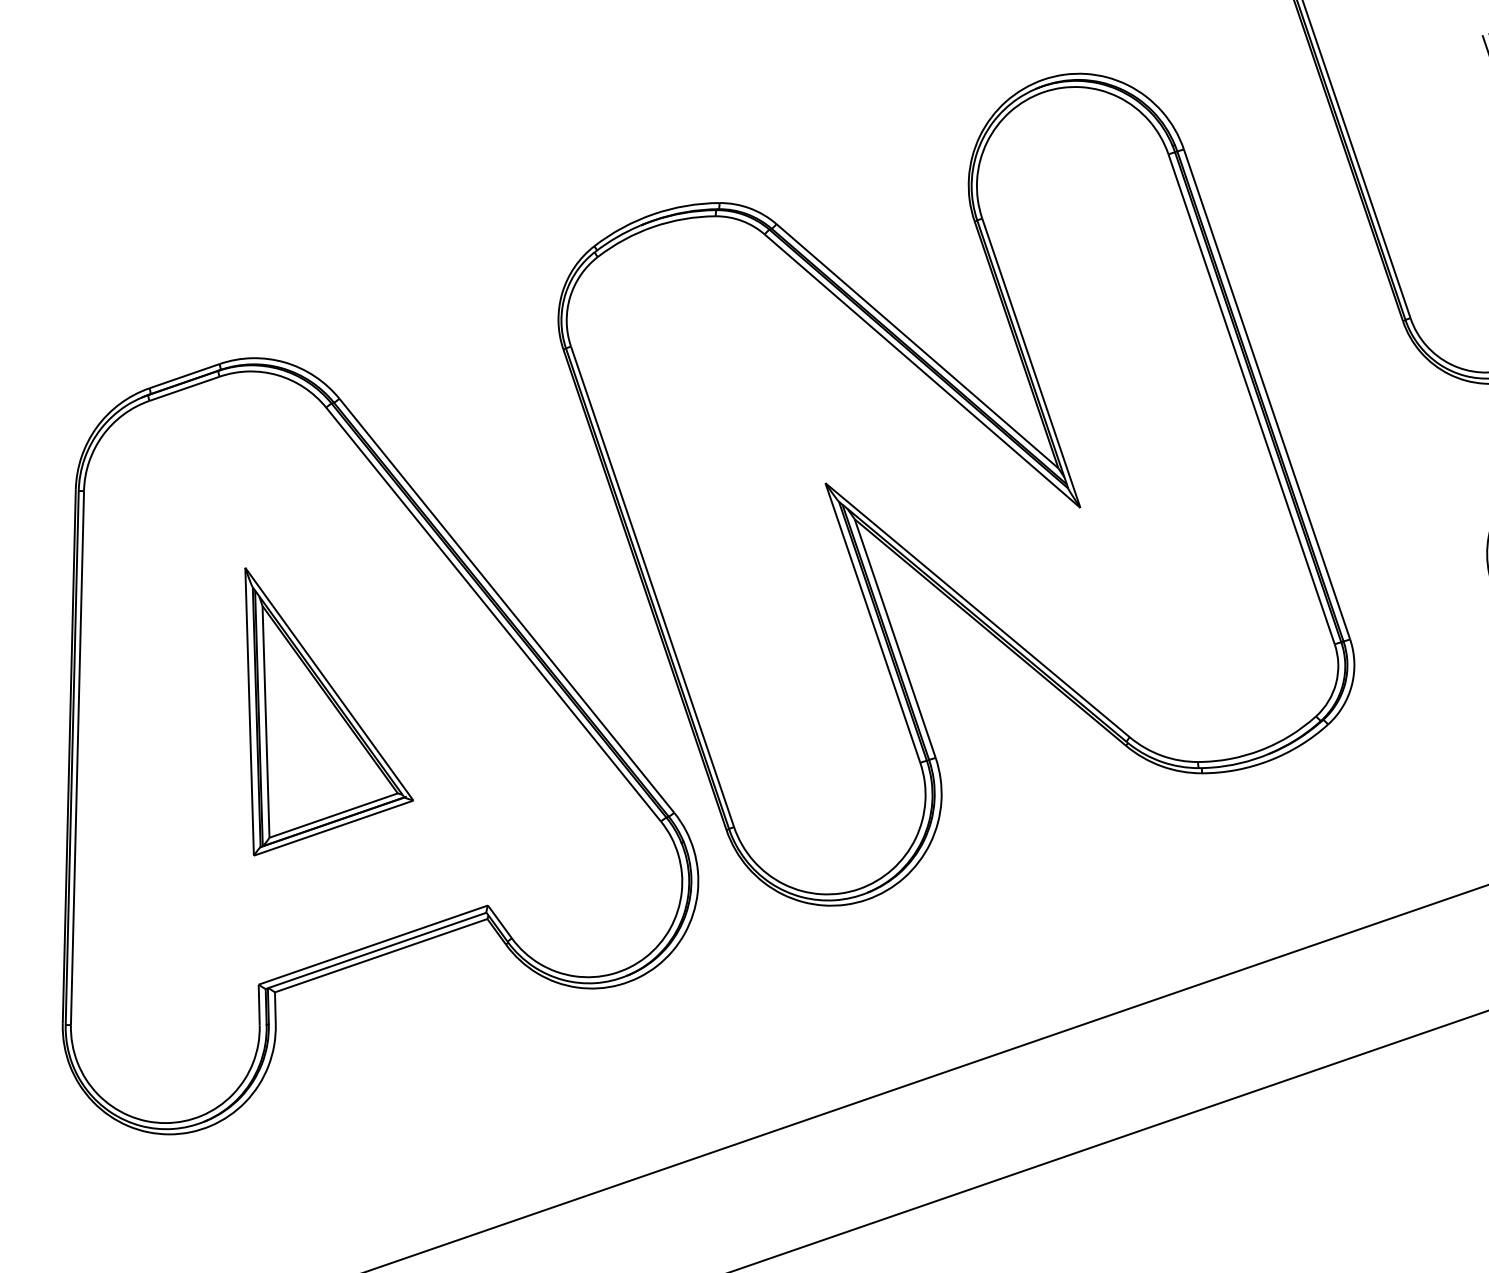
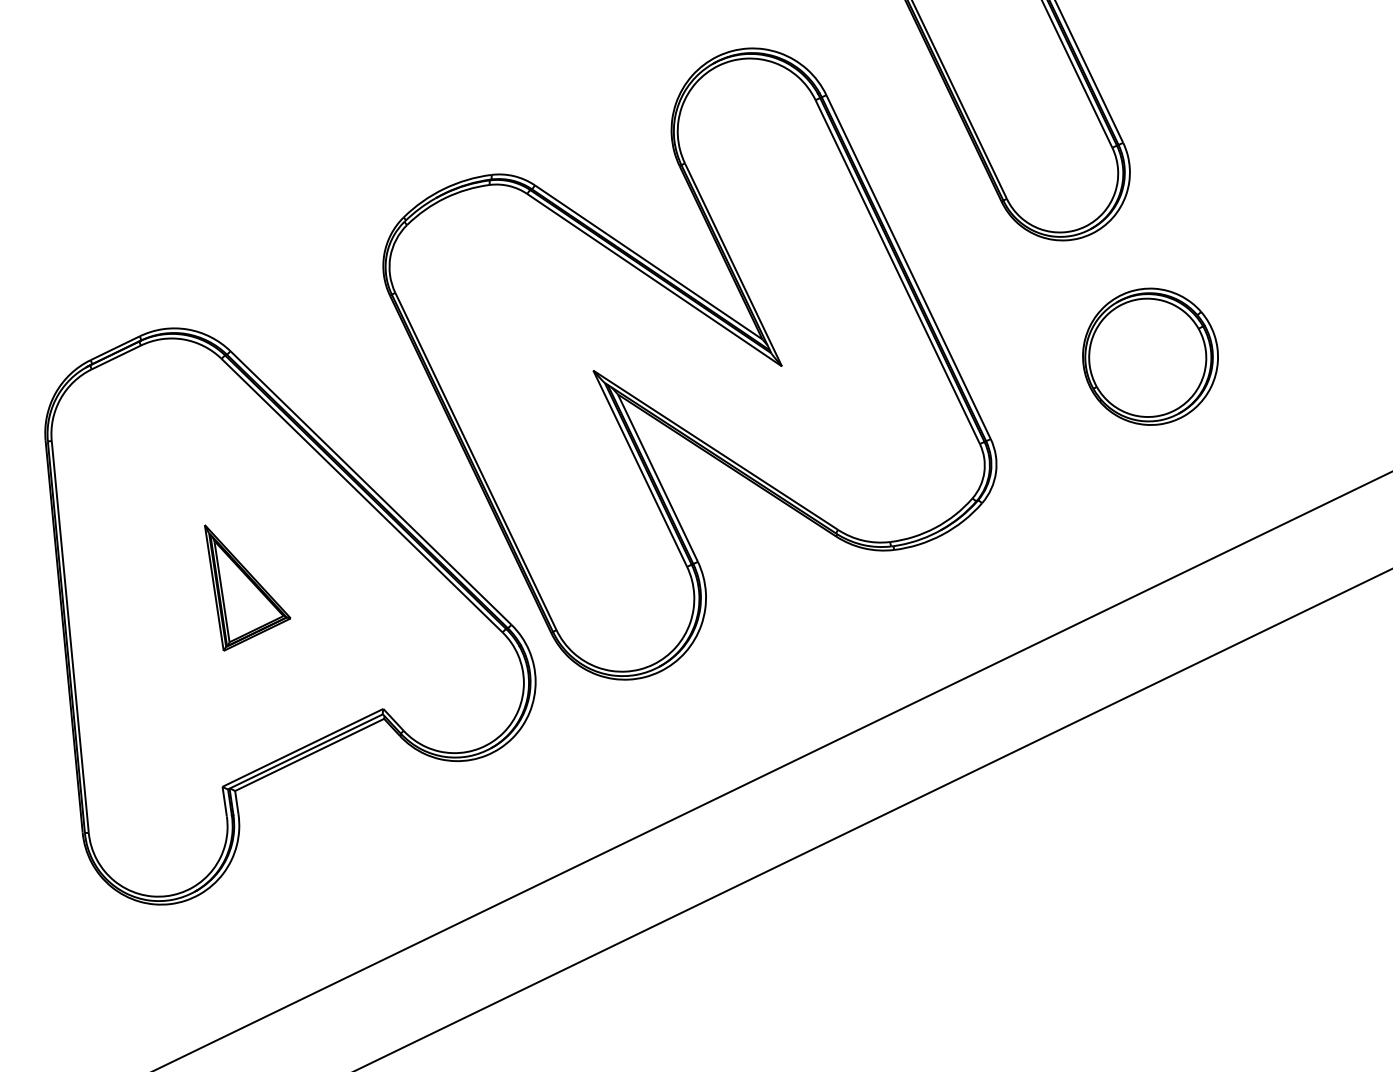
part: (324, 719) -> (247, 587), size x0.6

